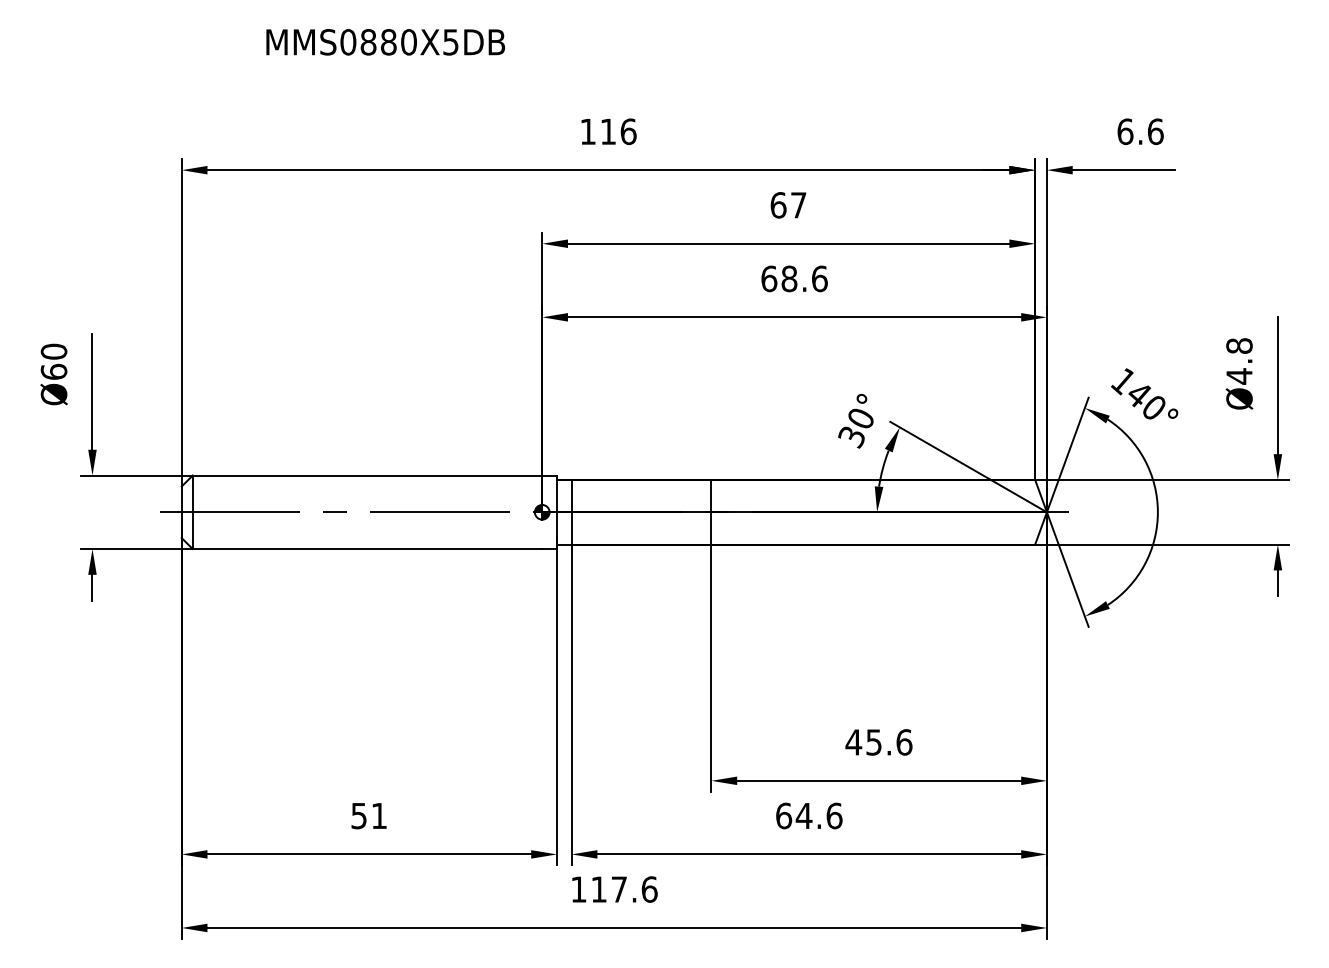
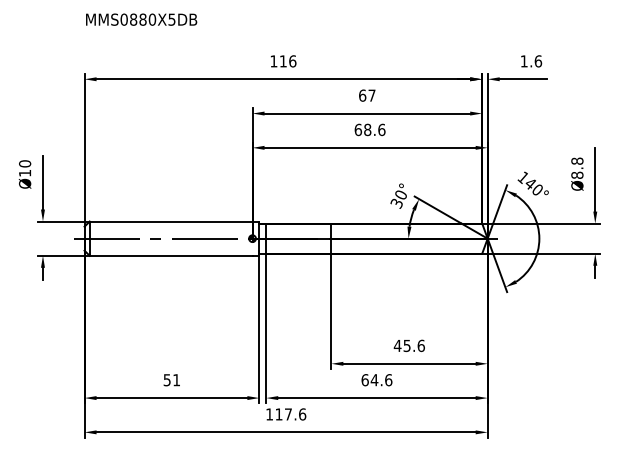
text: (385, 41) -> (141, 19), moved
text: (1123, 132) -> (523, 61), 6.6 -> 1.6
text: (54, 370) -> (25, 172), Ø60 -> Ø10
text: (1239, 376) -> (577, 175), Ø4.8 -> Ø8.8

